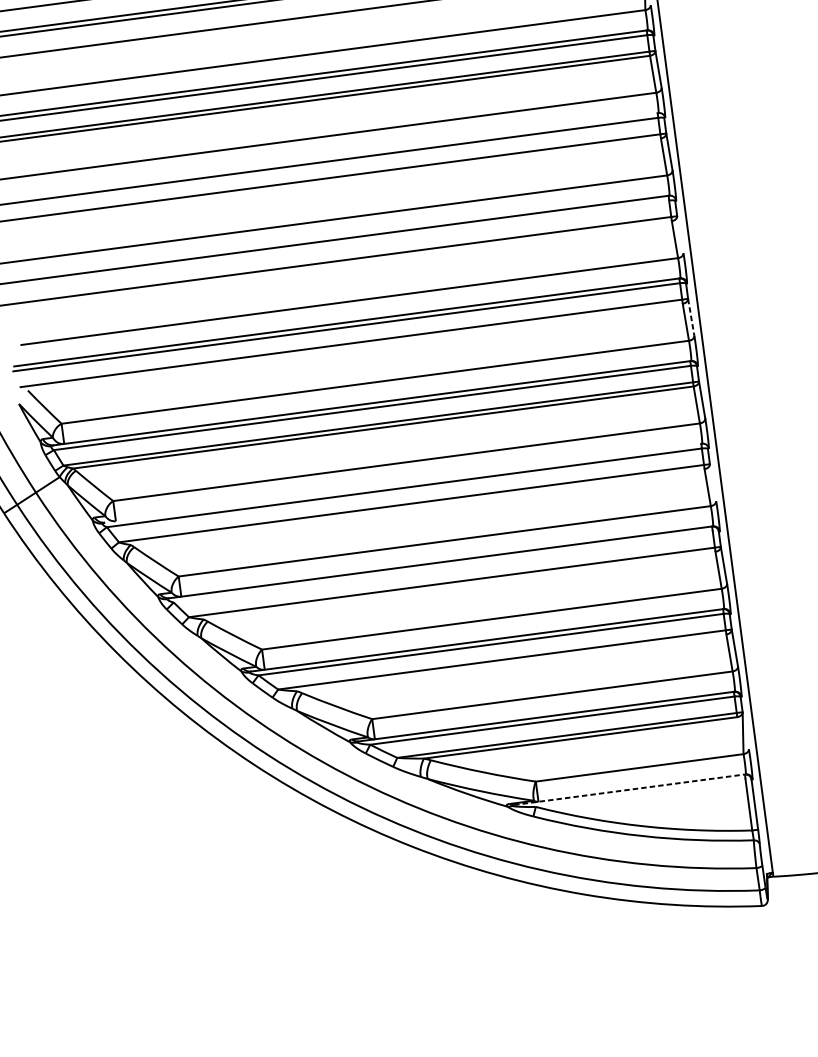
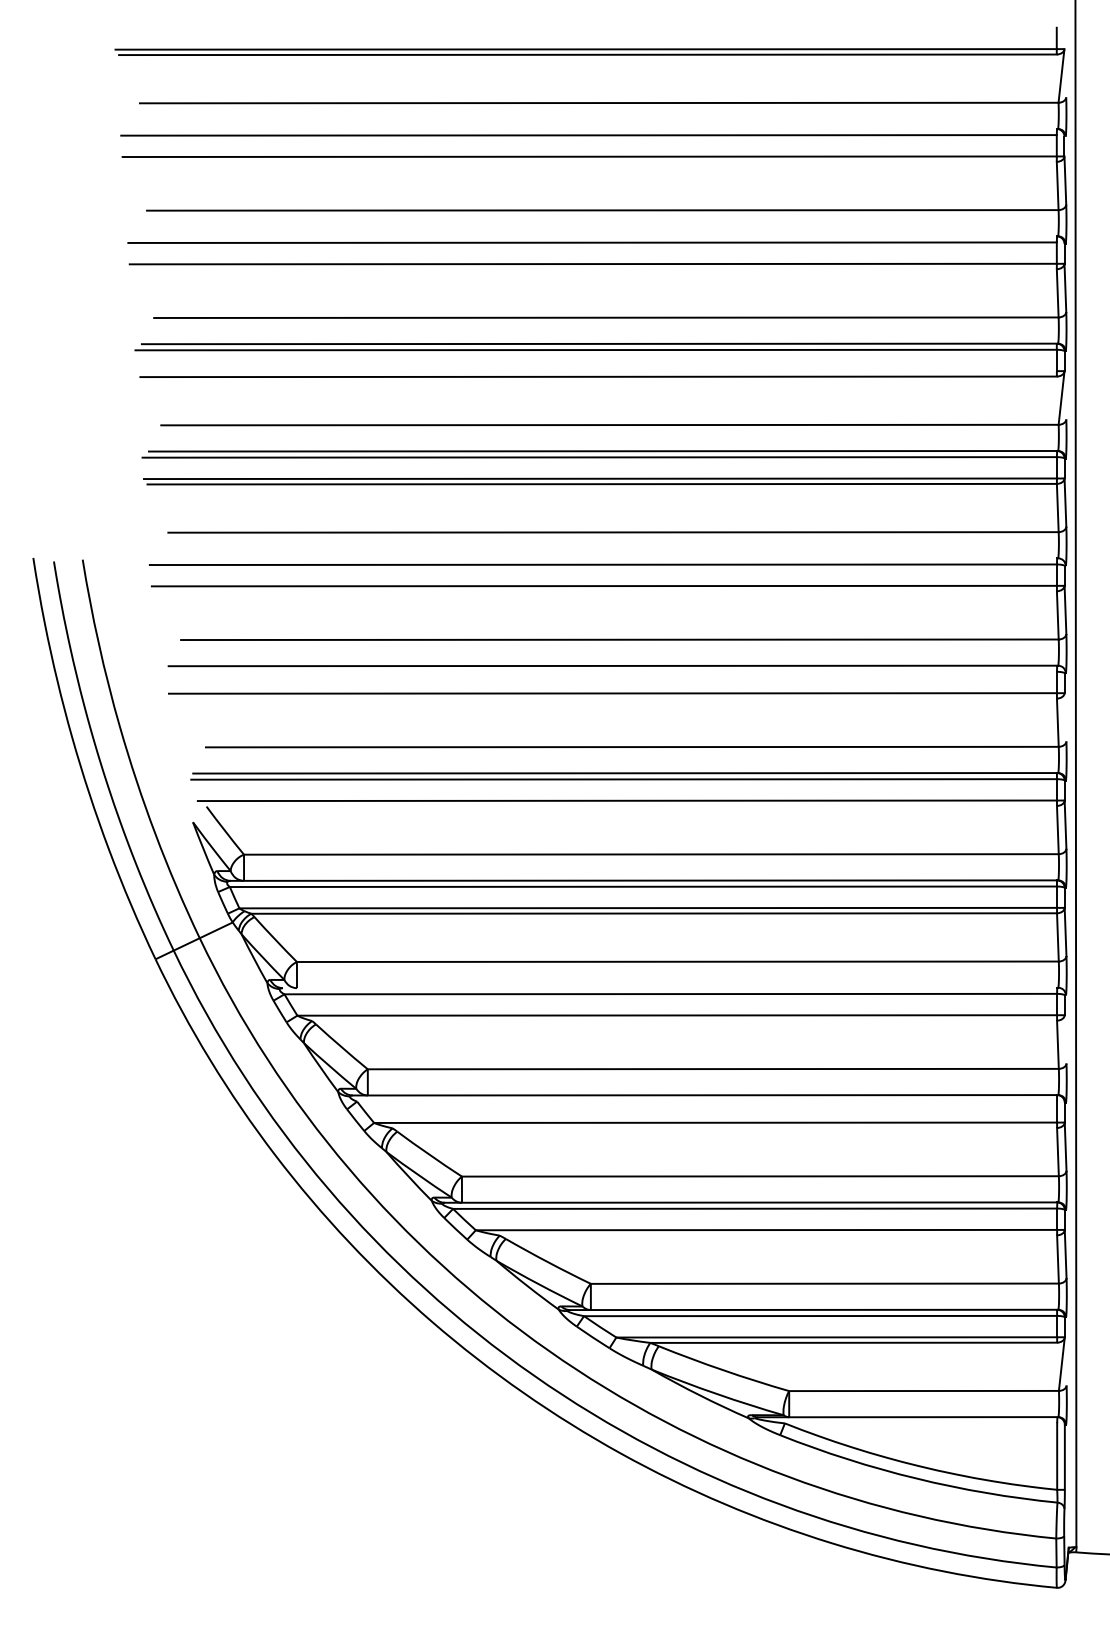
line: (691, 318) -> (1065, 825), dashed -> solid
line: (629, 789) -> (907, 1417), dashed -> solid

